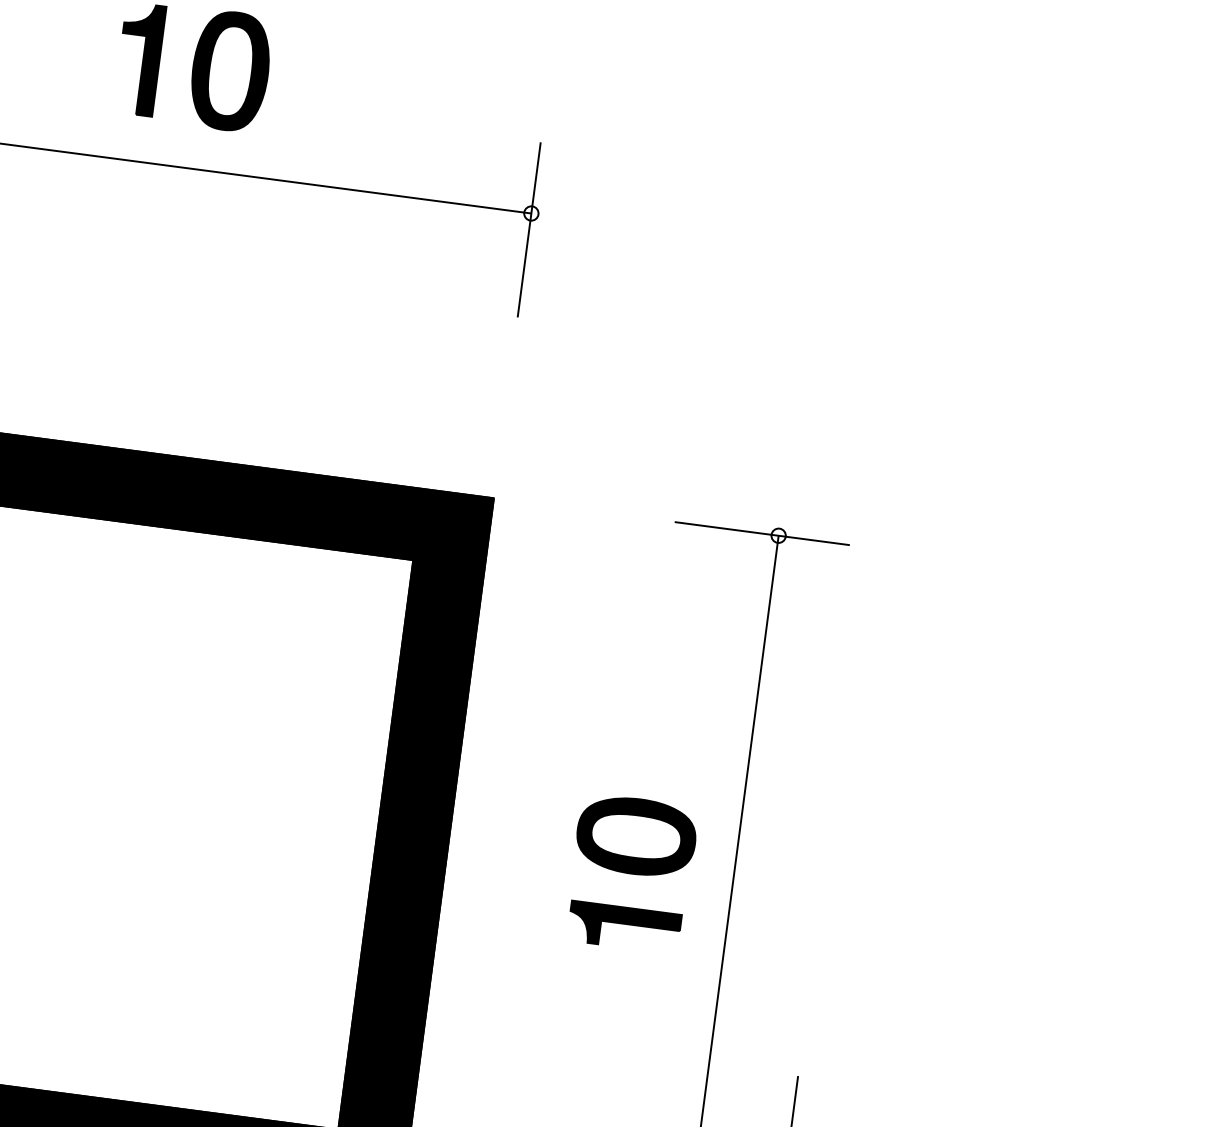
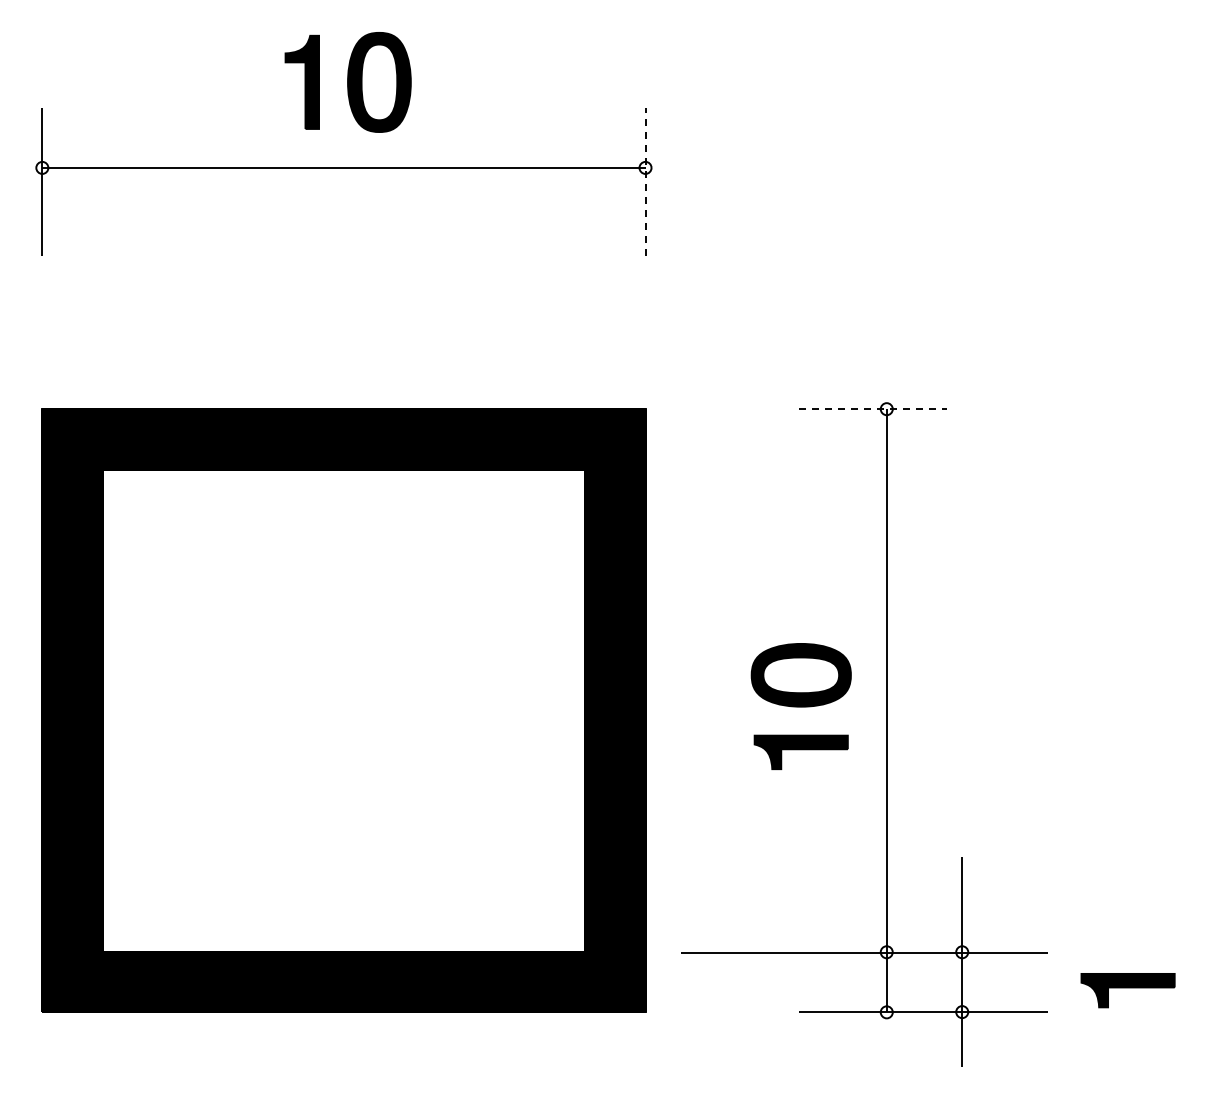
line: (529, 229) -> (645, 181), solid -> dashed
line: (762, 534) -> (873, 409), solid -> dashed

